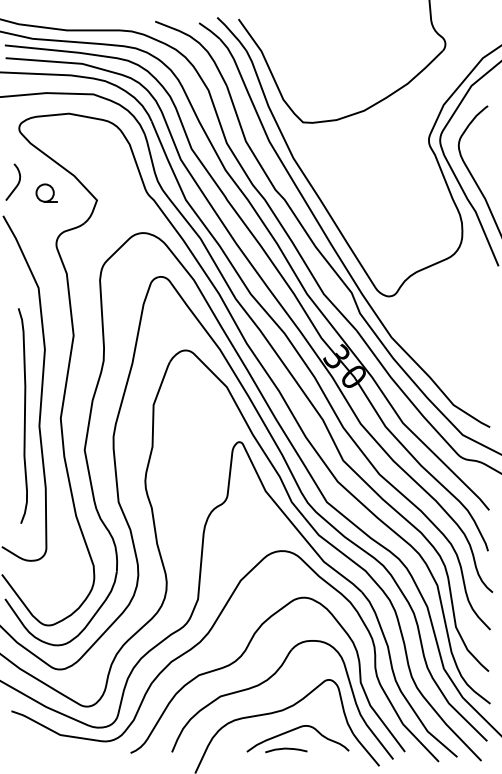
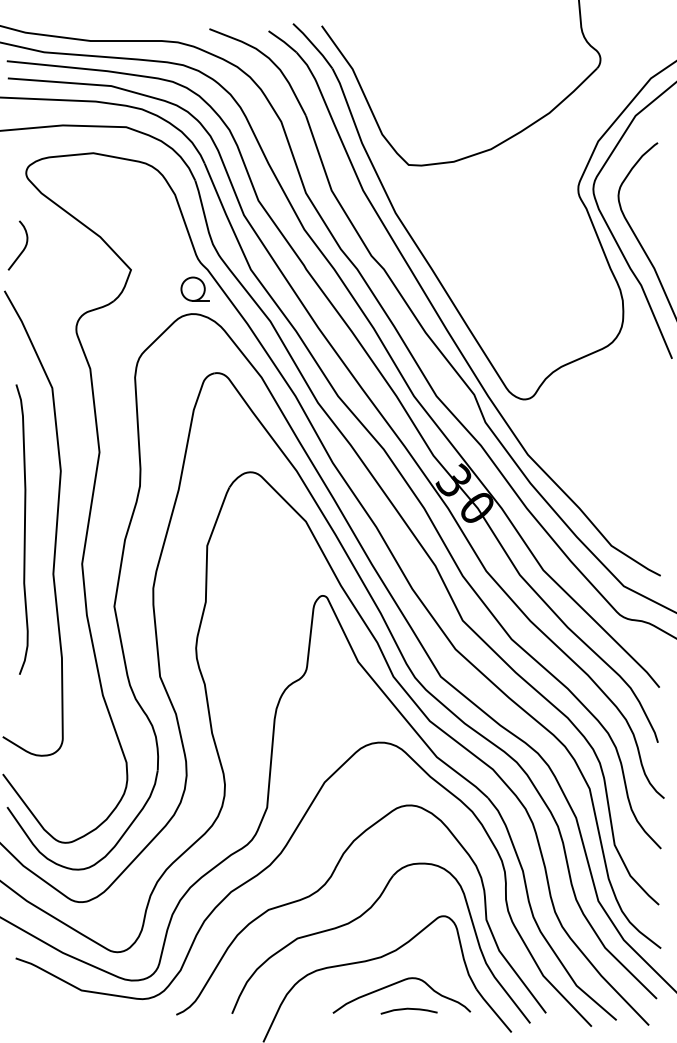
part: (46, 192) -> (194, 288), moved
curve: (24, 415) -> (24, 529), moved
curve: (285, 749) -> (408, 1009), moved

